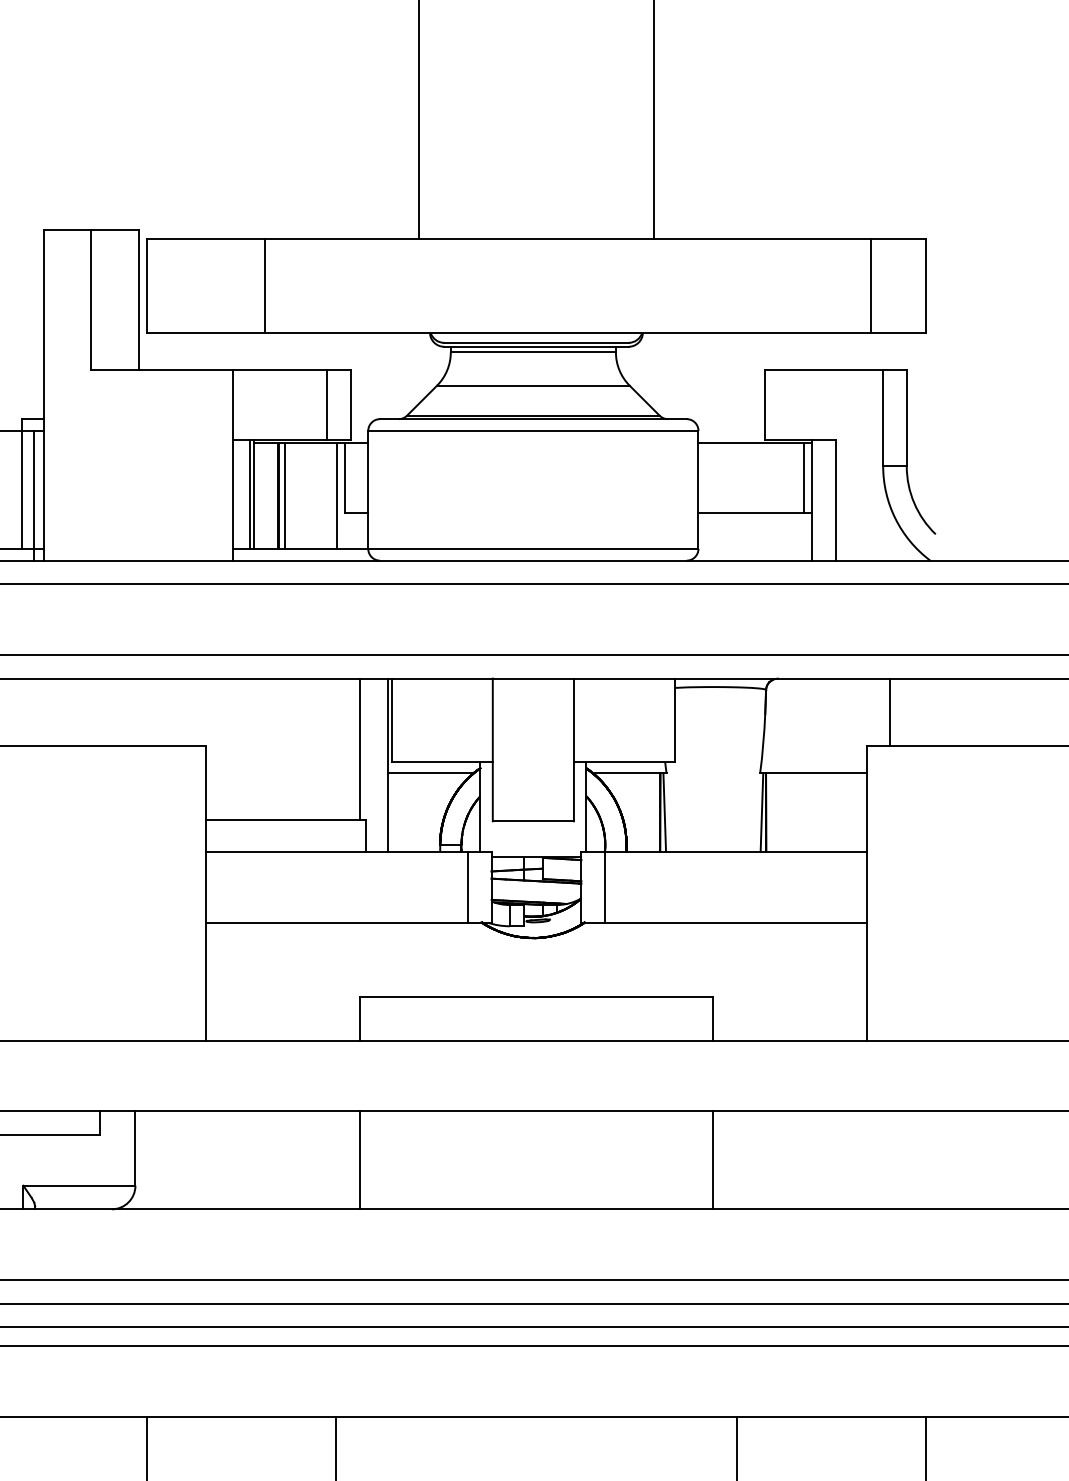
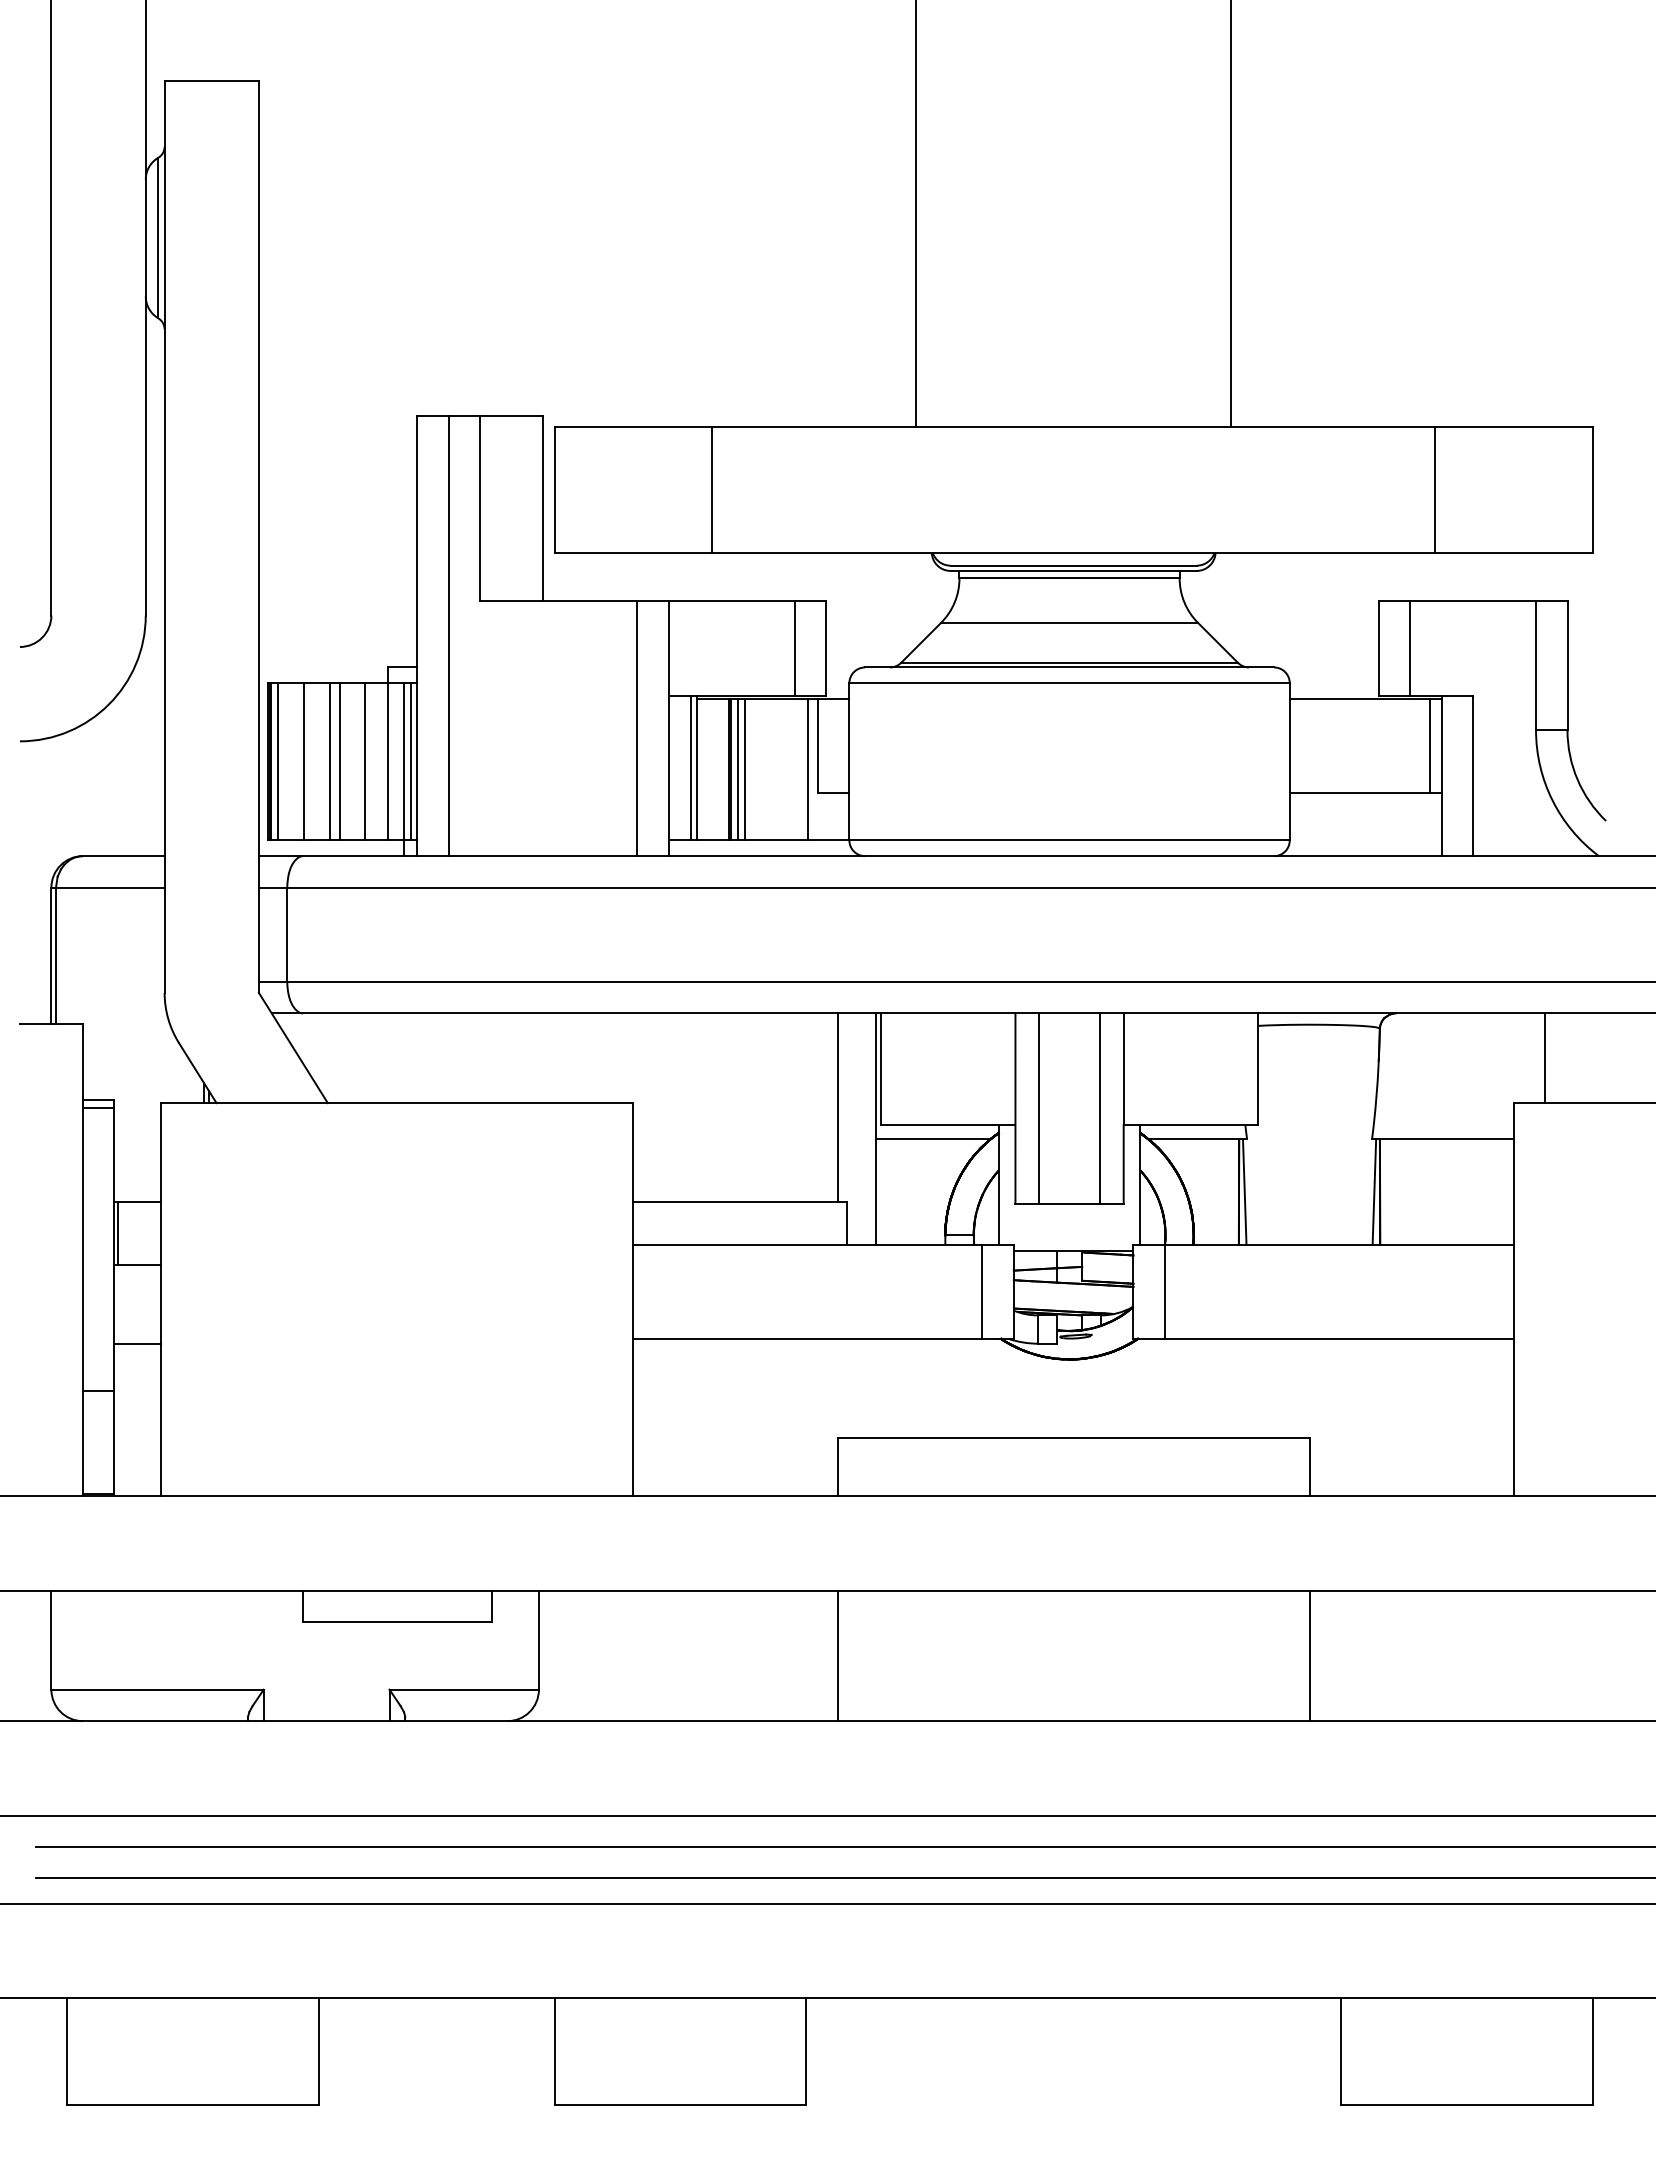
line: (870, 285) -> (1435, 489), moved
line: (67, 395) -> (448, 635), added
line: (789, 404) -> (1410, 648), added
line: (209, 464) -> (637, 728), added
line: (5, 489) -> (365, 761), added
line: (39, 489) -> (411, 761), added
line: (289, 495) -> (744, 769), added
line: (510, 749) -> (1038, 1108), added
line: (556, 749) -> (1100, 1108), added

